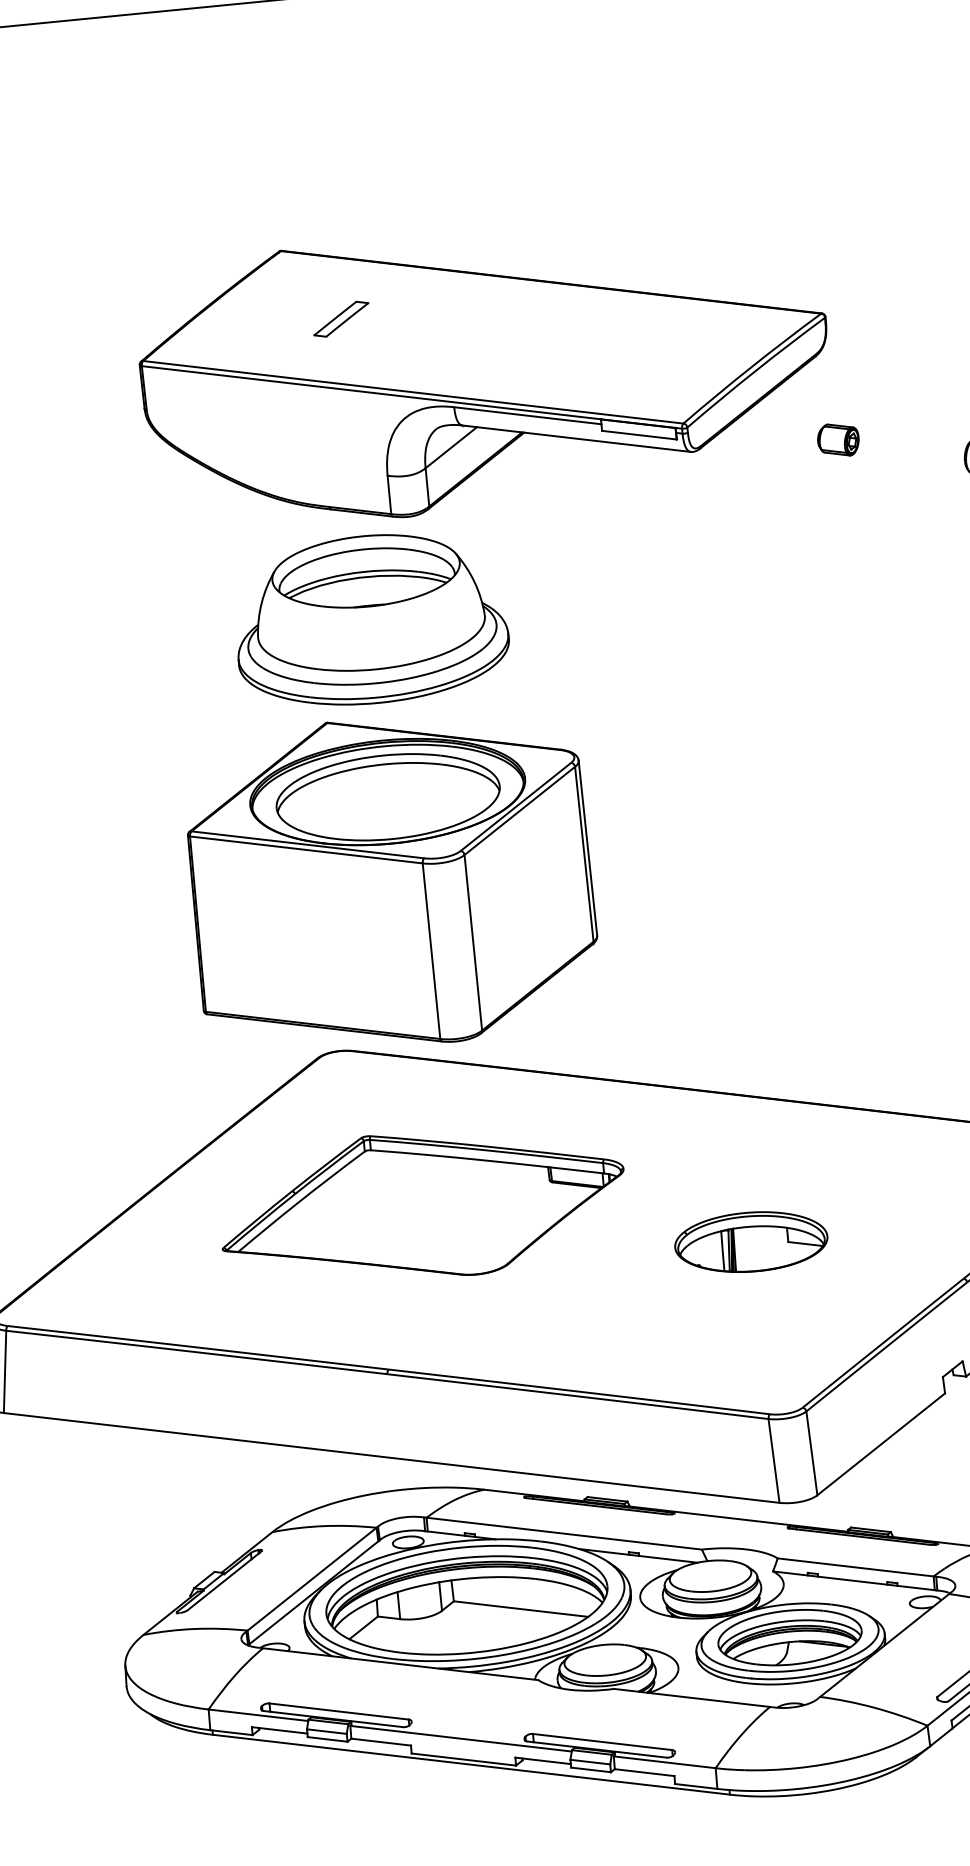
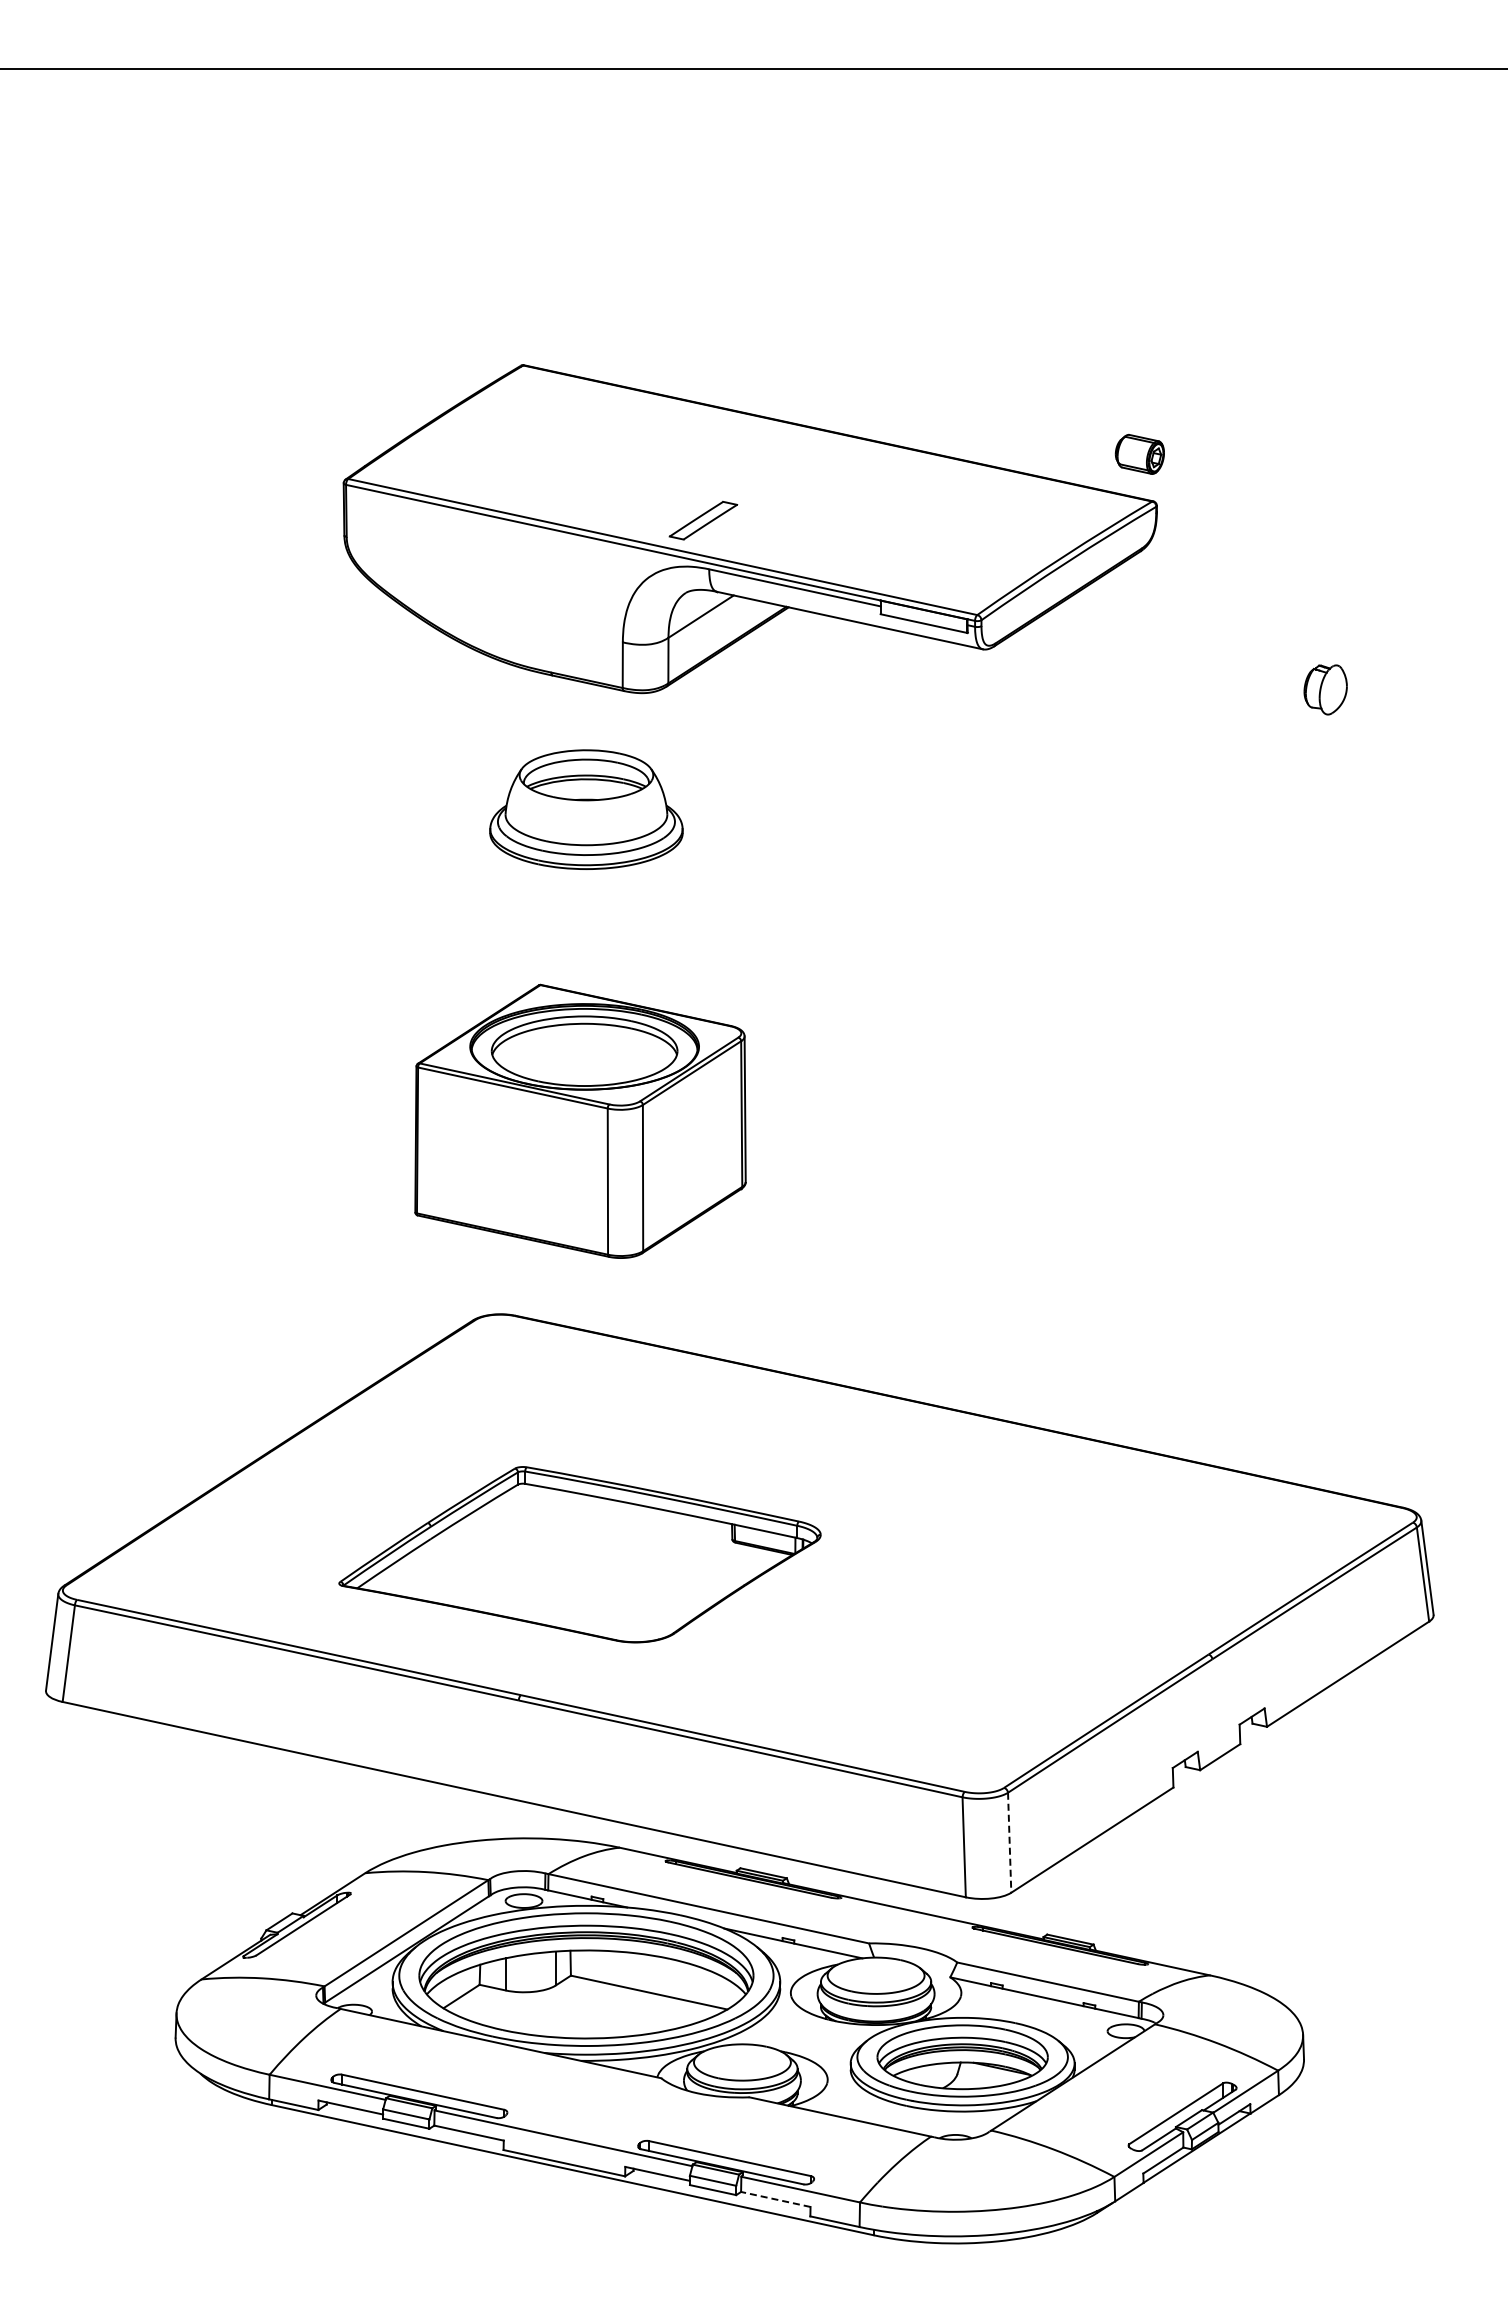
part: (341, 319) -> (703, 520), moved
part: (838, 440) -> (1139, 454), moved
part: (370, 619) -> (586, 809), size x0.6
part: (391, 882) -> (580, 1121), size x0.7
part: (422, 1205) -> (579, 1554), moved
part: (751, 1241) -> (962, 1586), removed
line: (811, 1454) -> (1009, 1843), solid -> dashed
line: (644, 1772) -> (775, 2199), solid -> dashed

